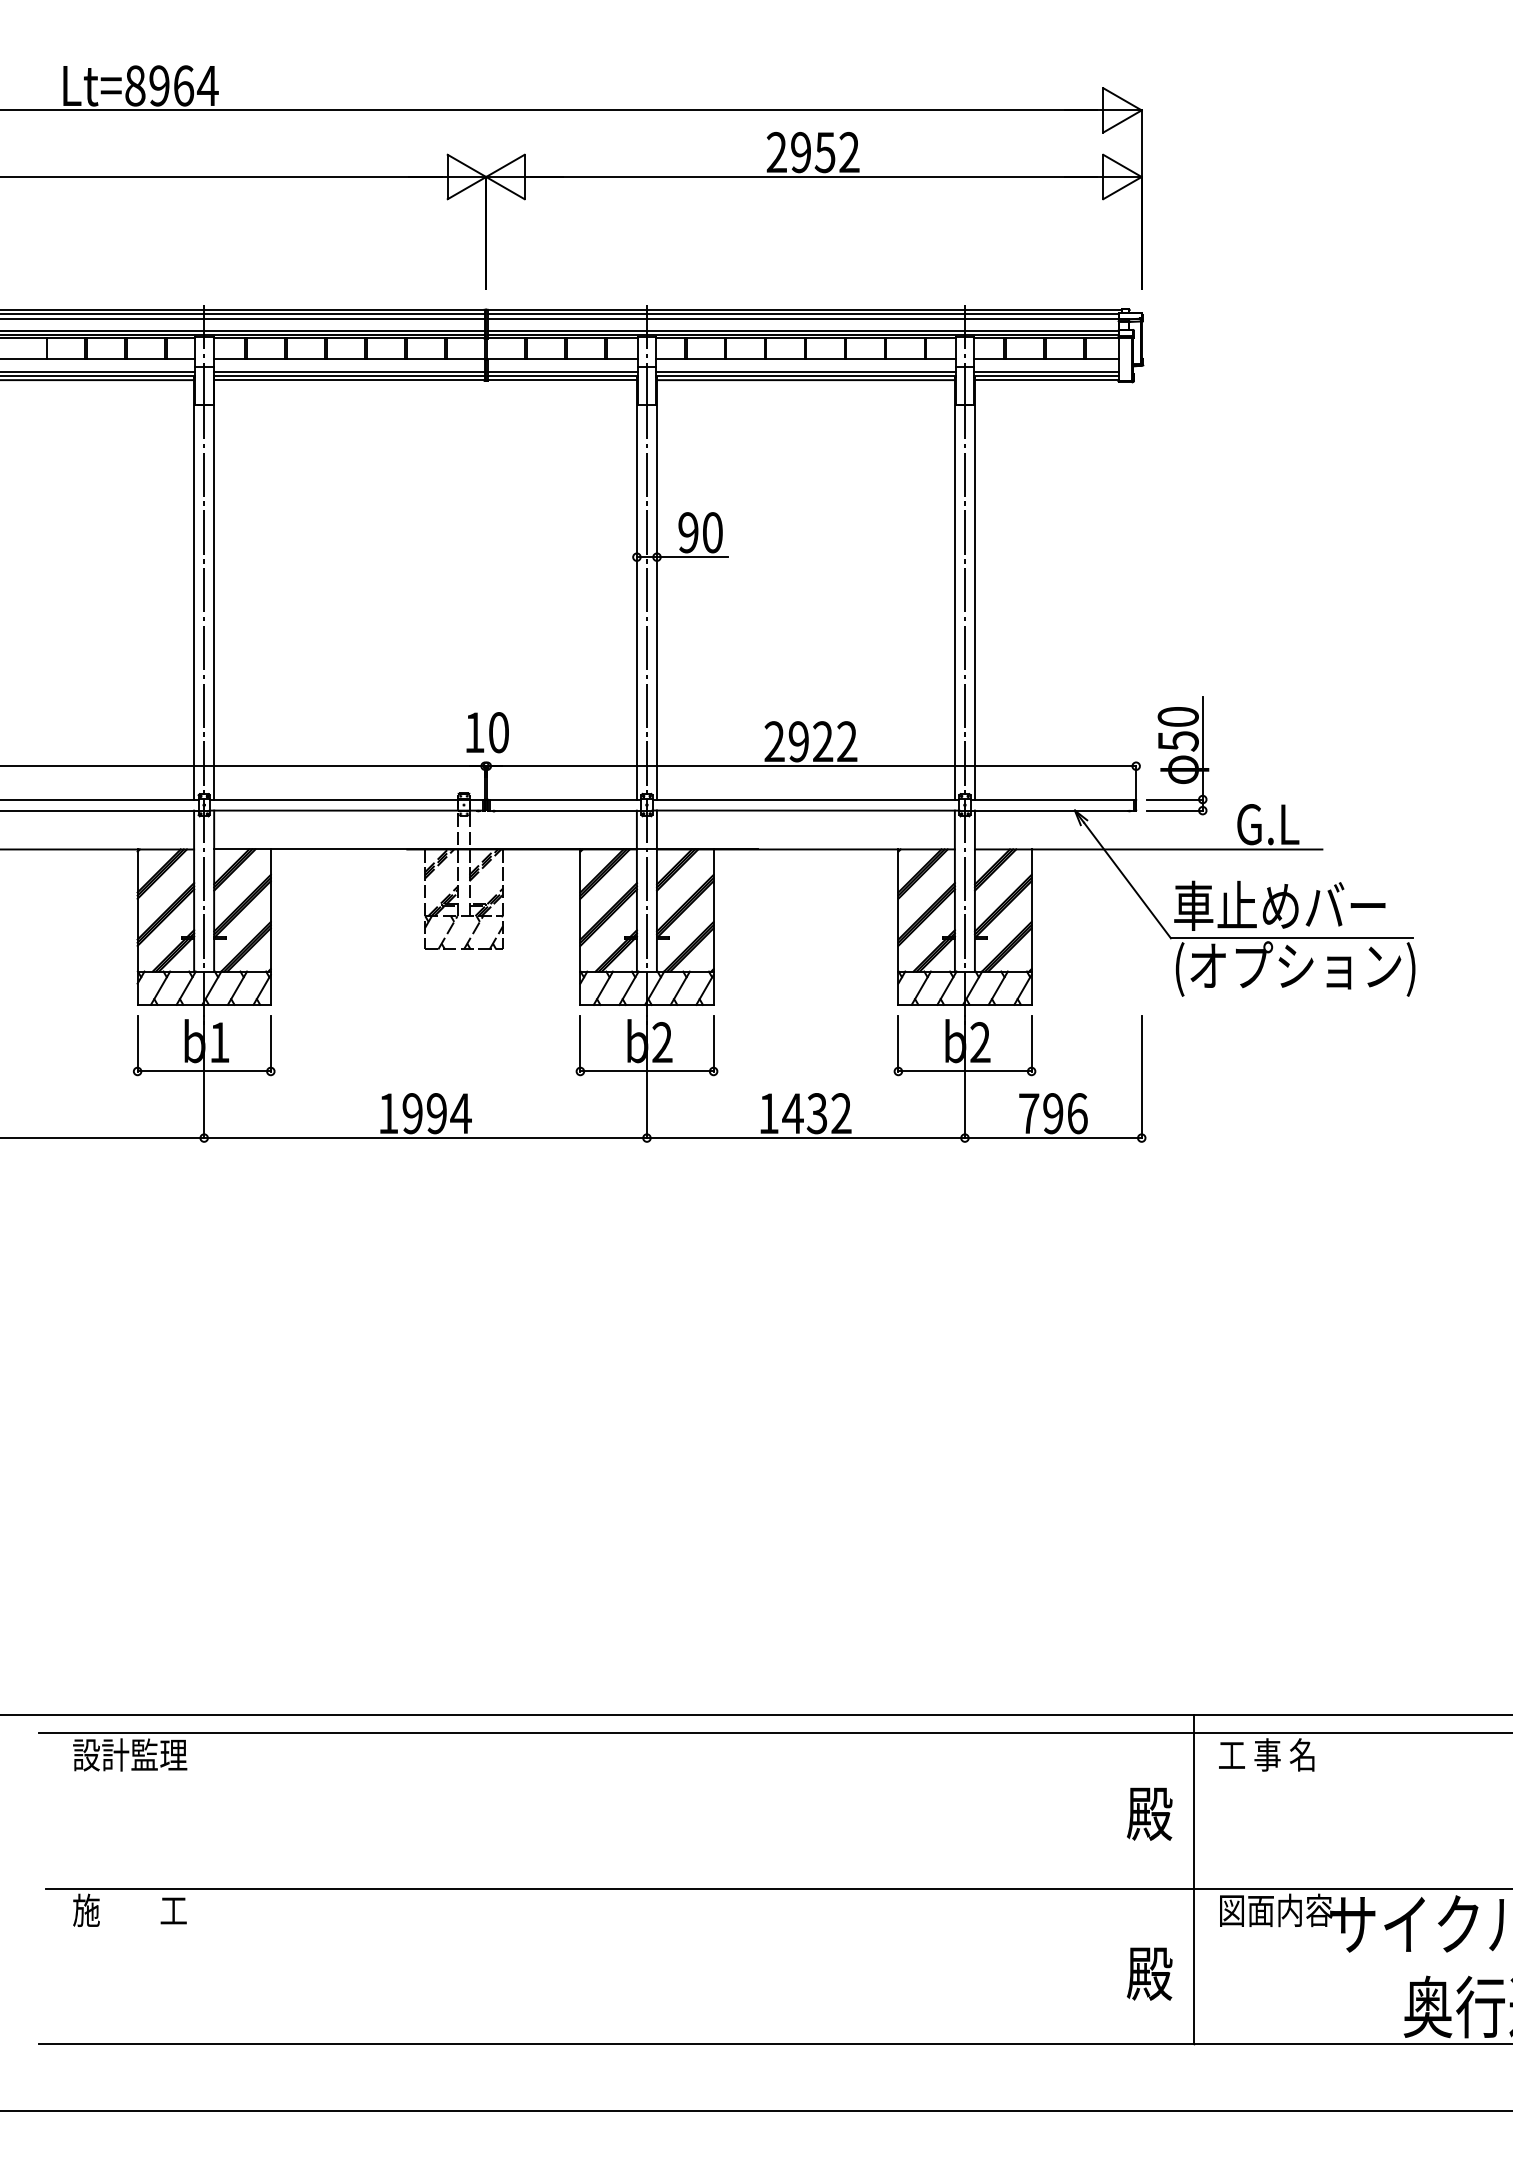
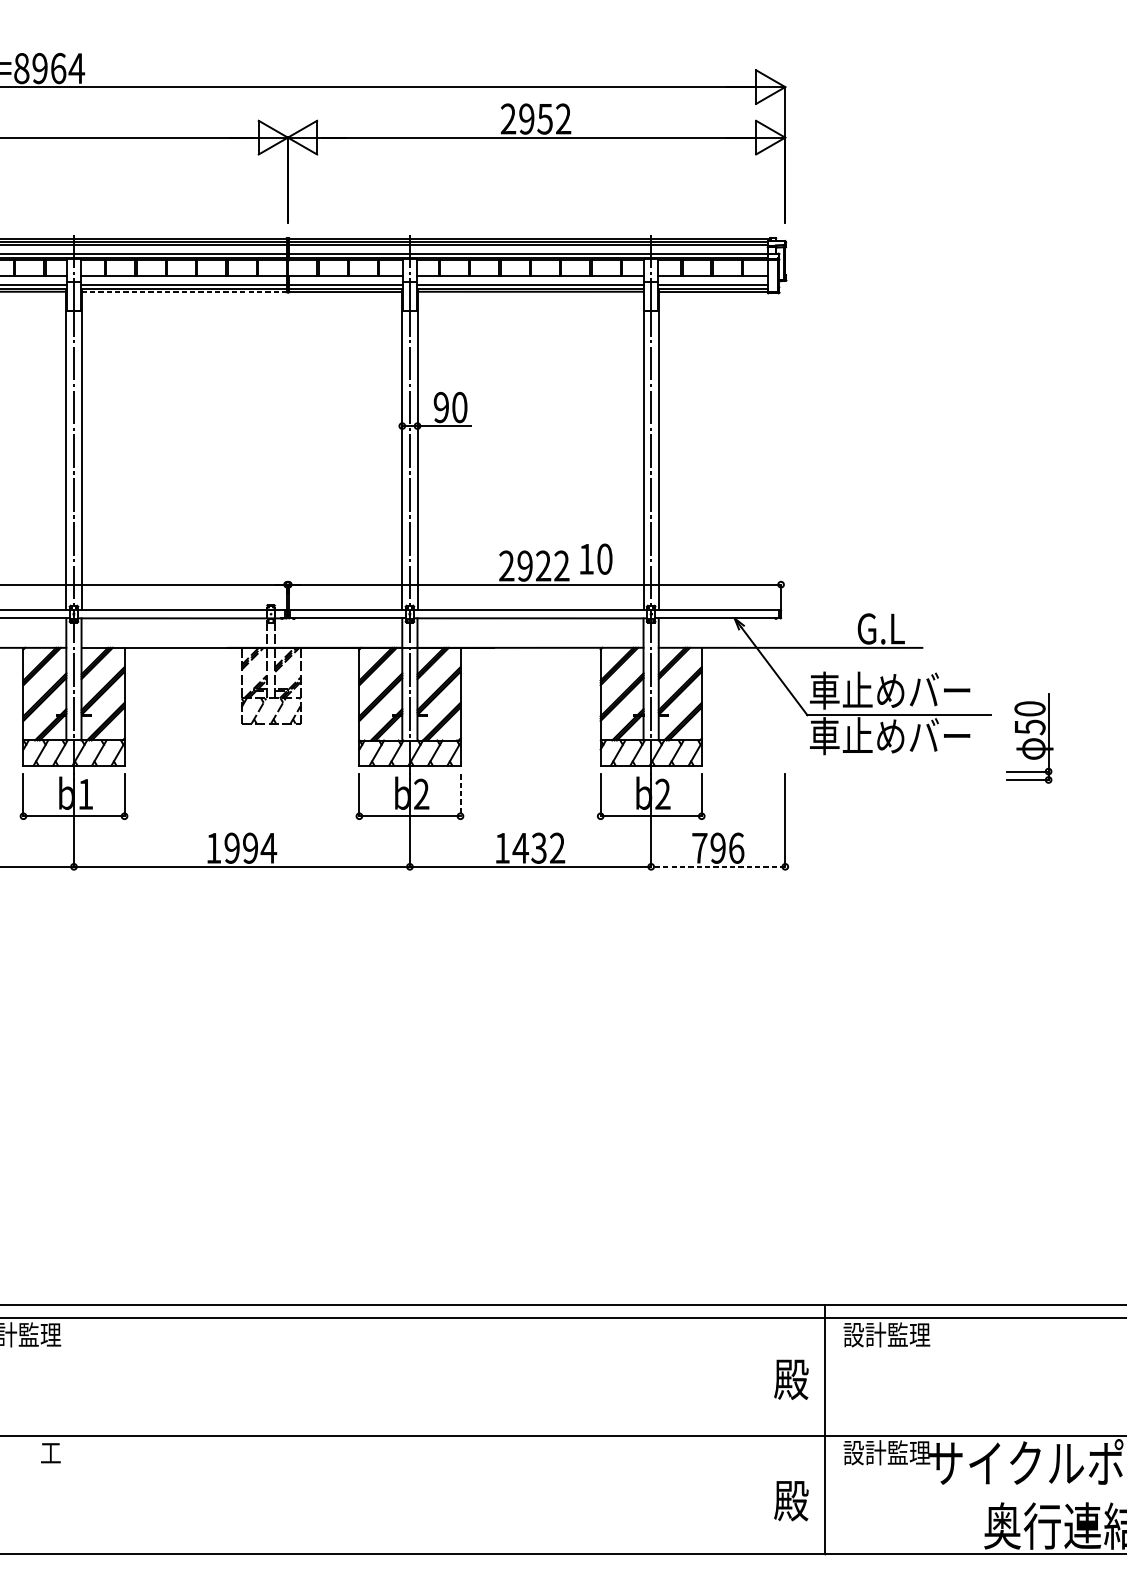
line: (349, 380) -> (184, 292), solid -> dashed
text: (487, 732) -> (596, 559), moved
part: (1177, 755) -> (1029, 738), moved
text: (1294, 968) -> (901, 738), (オプション) -> 車止めバー
line: (713, 1043) -> (460, 795), solid -> dashed
line: (1052, 1138) -> (717, 867), solid -> dashed
text: (1275, 1754) -> (886, 1334), 工 事 名 -> 設計監理
text: (1275, 1910) -> (886, 1452), 図面内容 -> 設計監理

